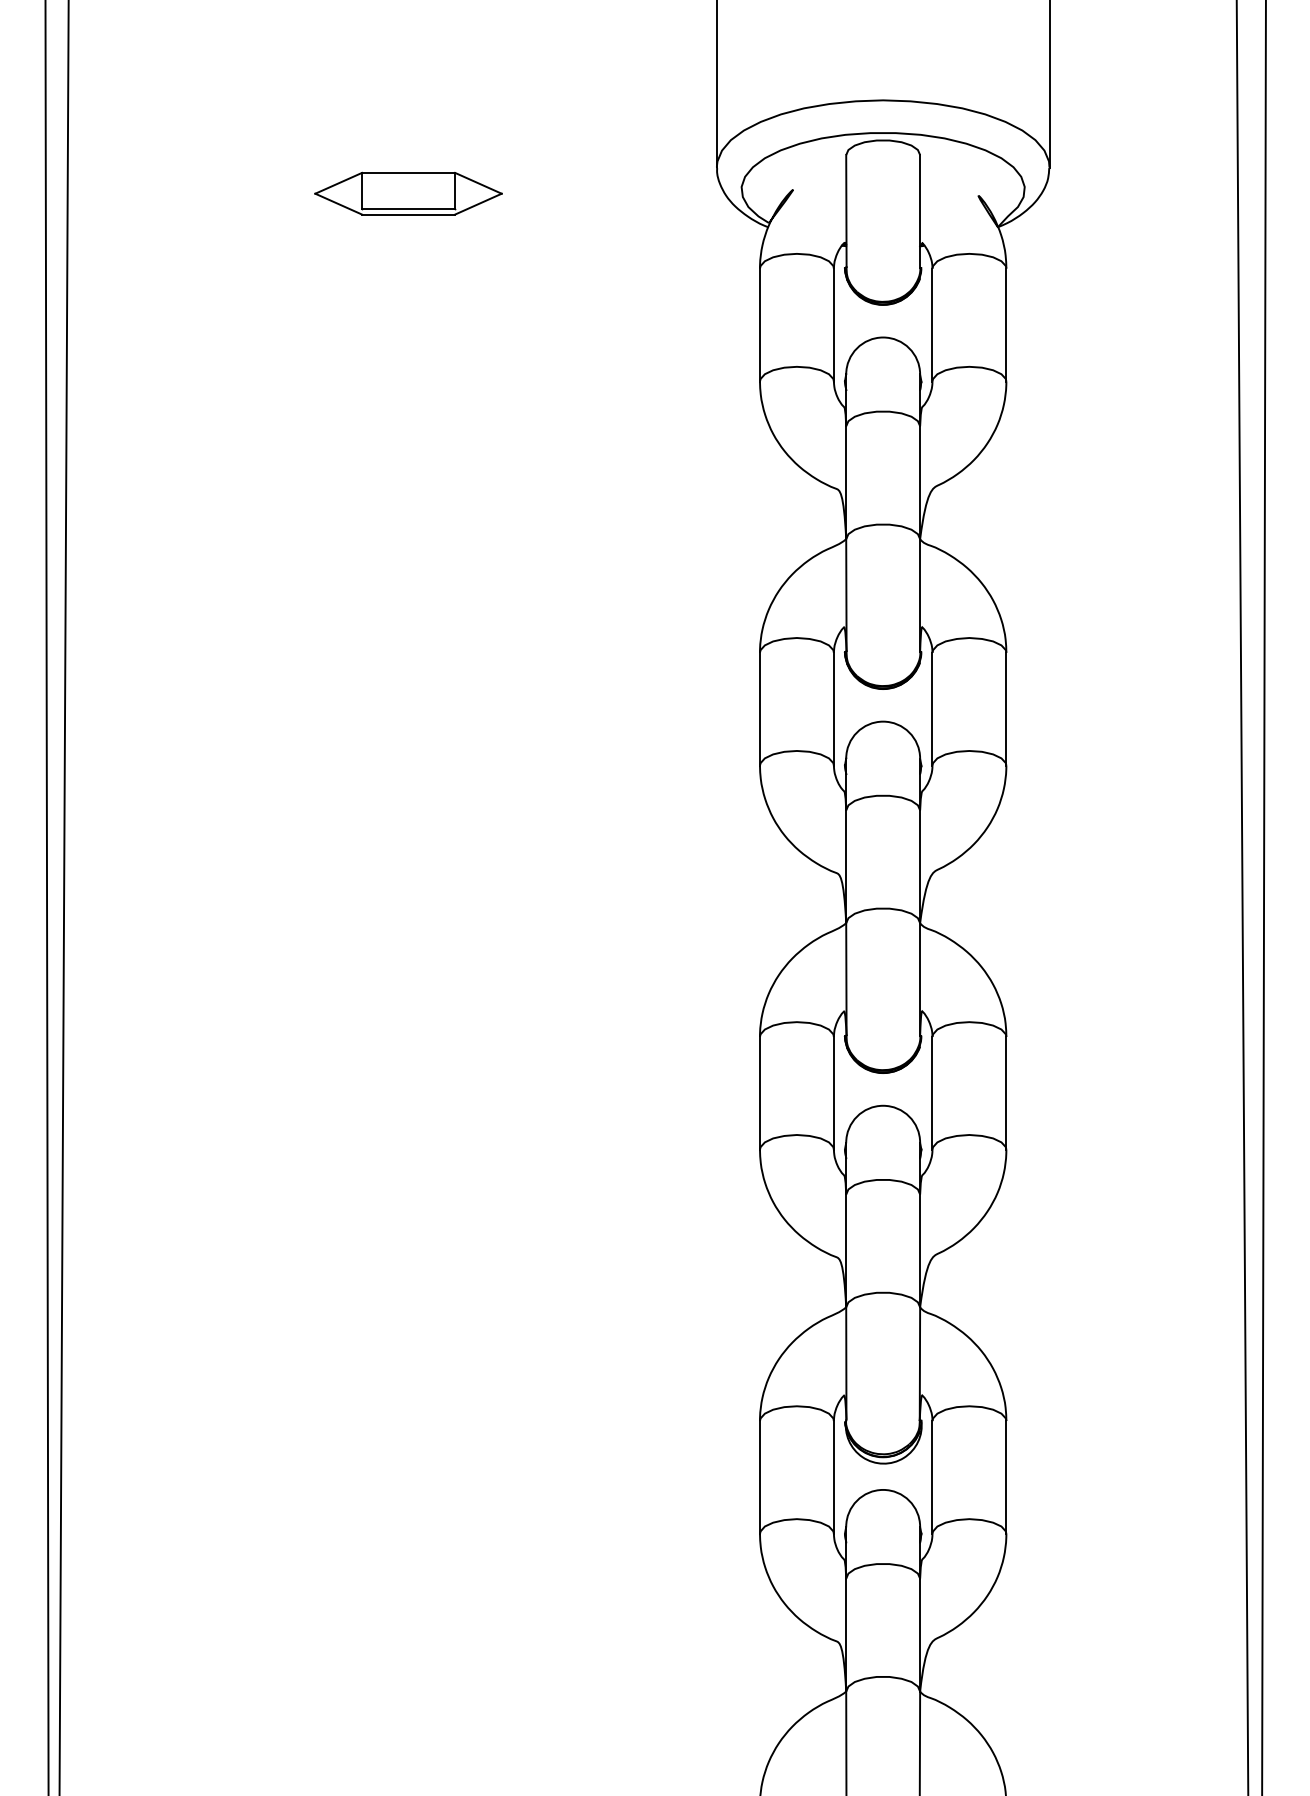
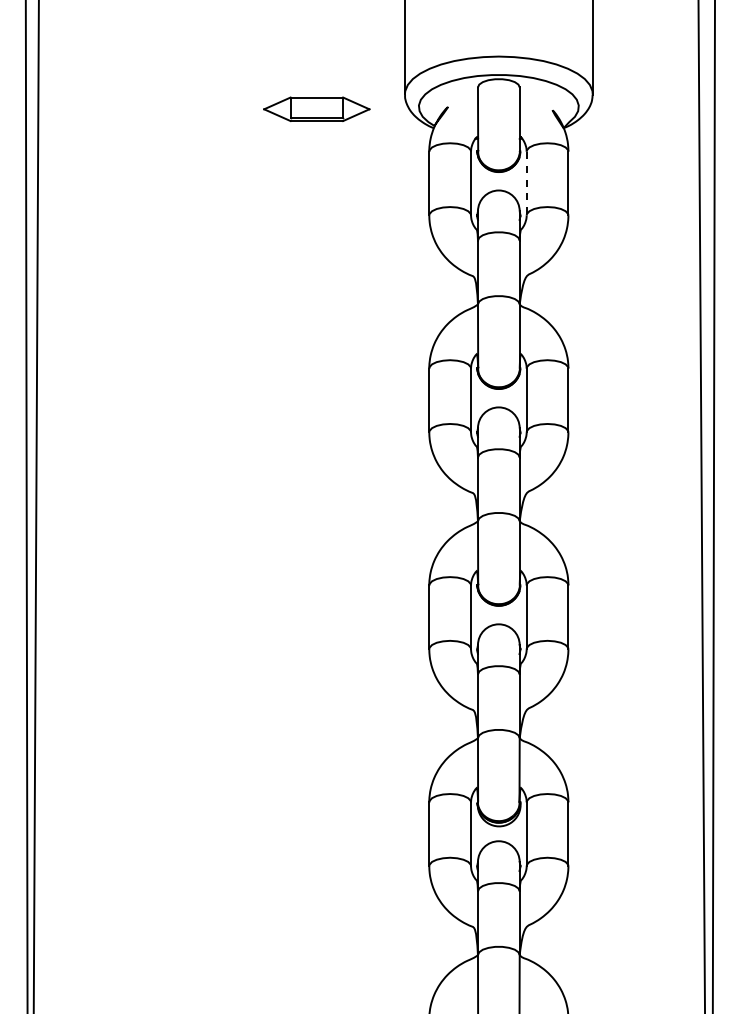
part: (407, 192) -> (316, 108), moved
line: (932, 325) -> (526, 183), solid -> dashed

